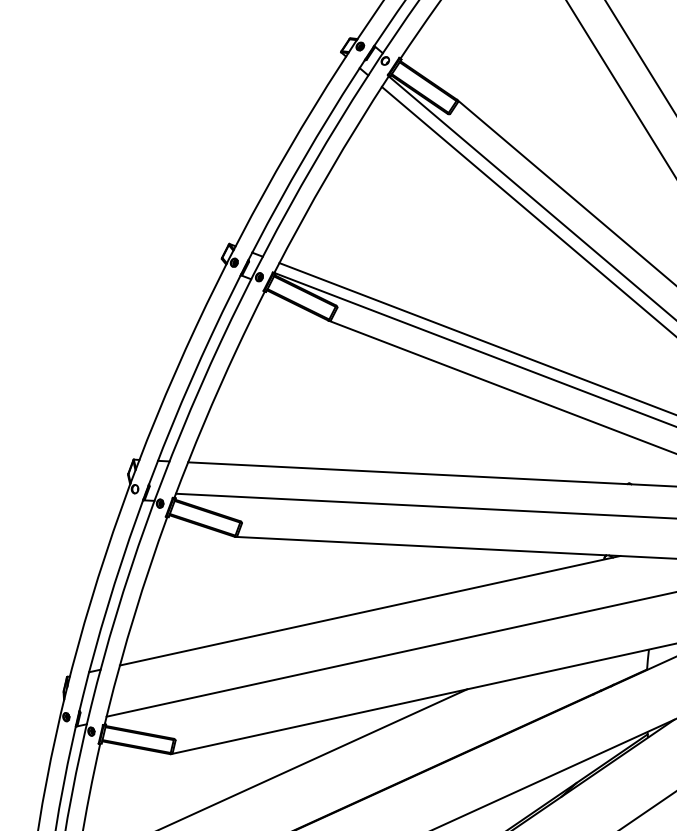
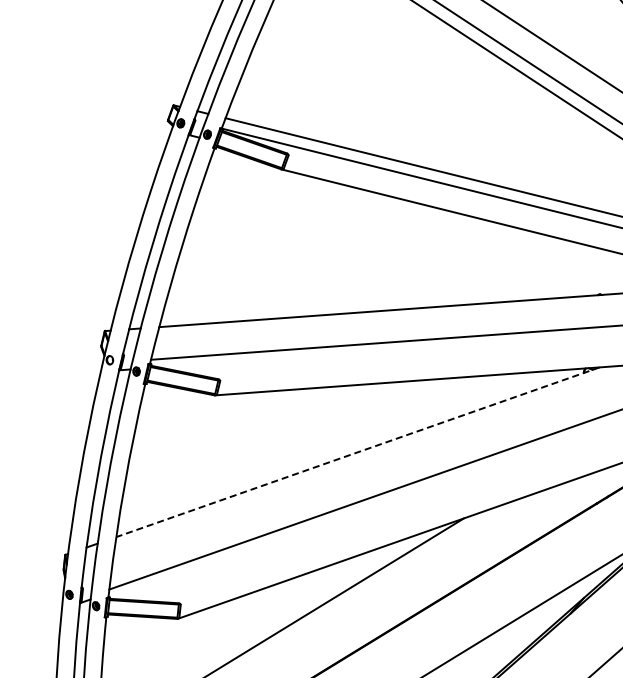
line: (369, 610) -> (357, 452), solid -> dashed

